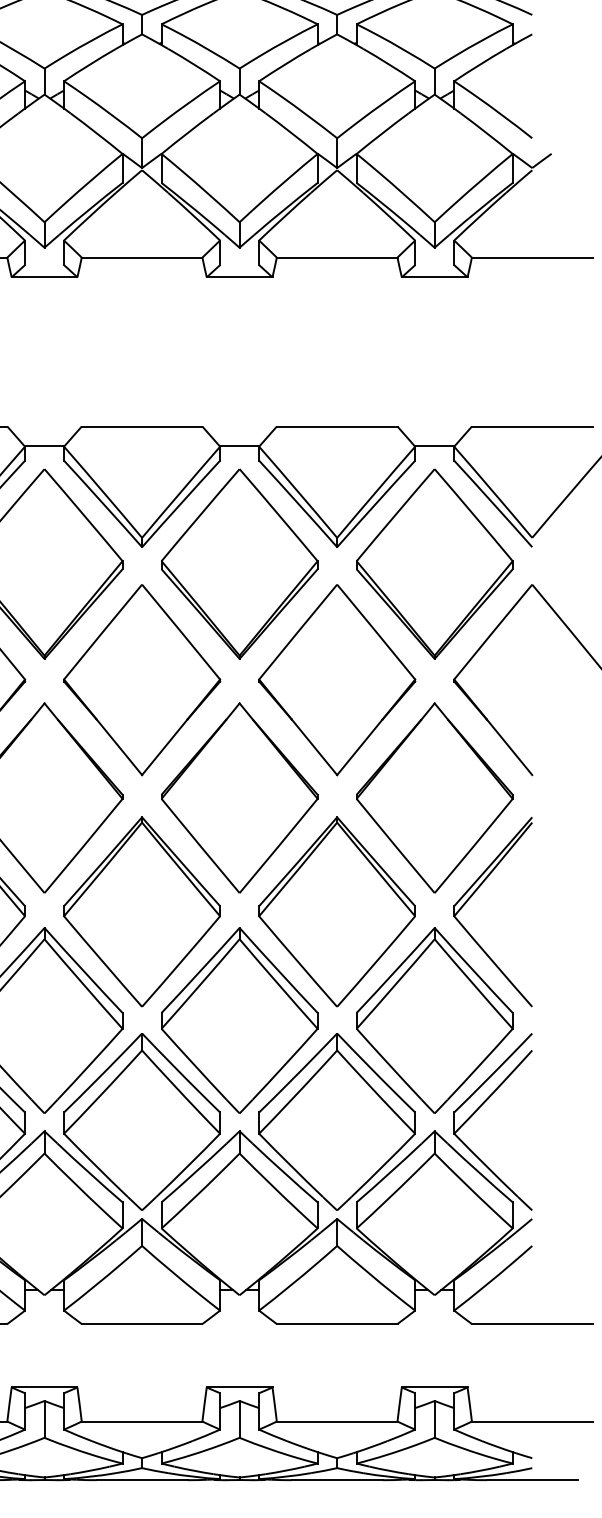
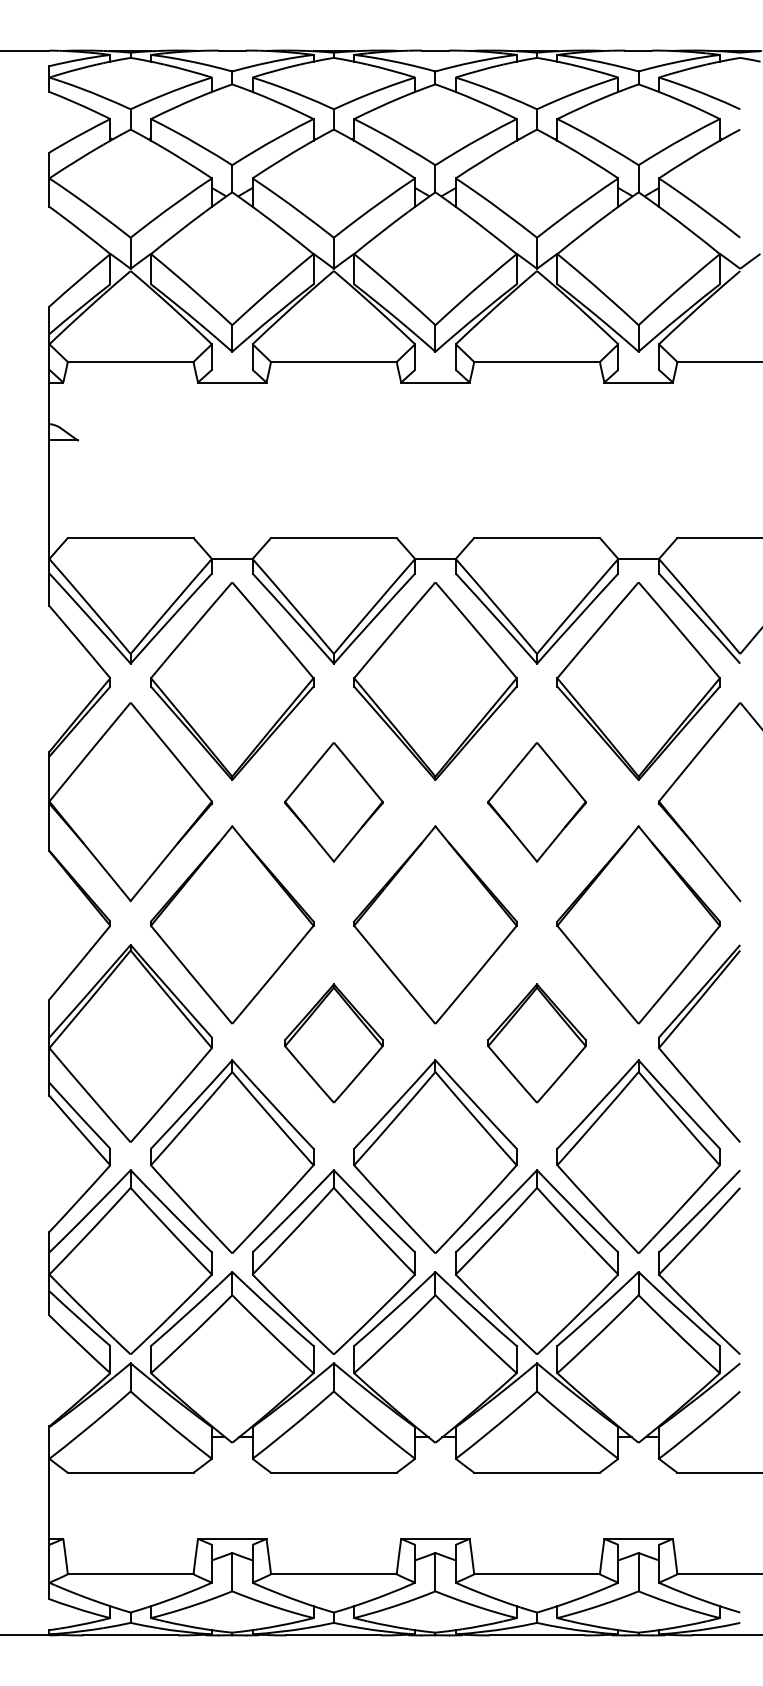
part: (141, 680) -> (333, 802), size x0.6
part: (336, 680) -> (536, 802), size x0.6
part: (141, 911) -> (333, 1043), size x0.6
part: (336, 911) -> (536, 1043), size x0.6

